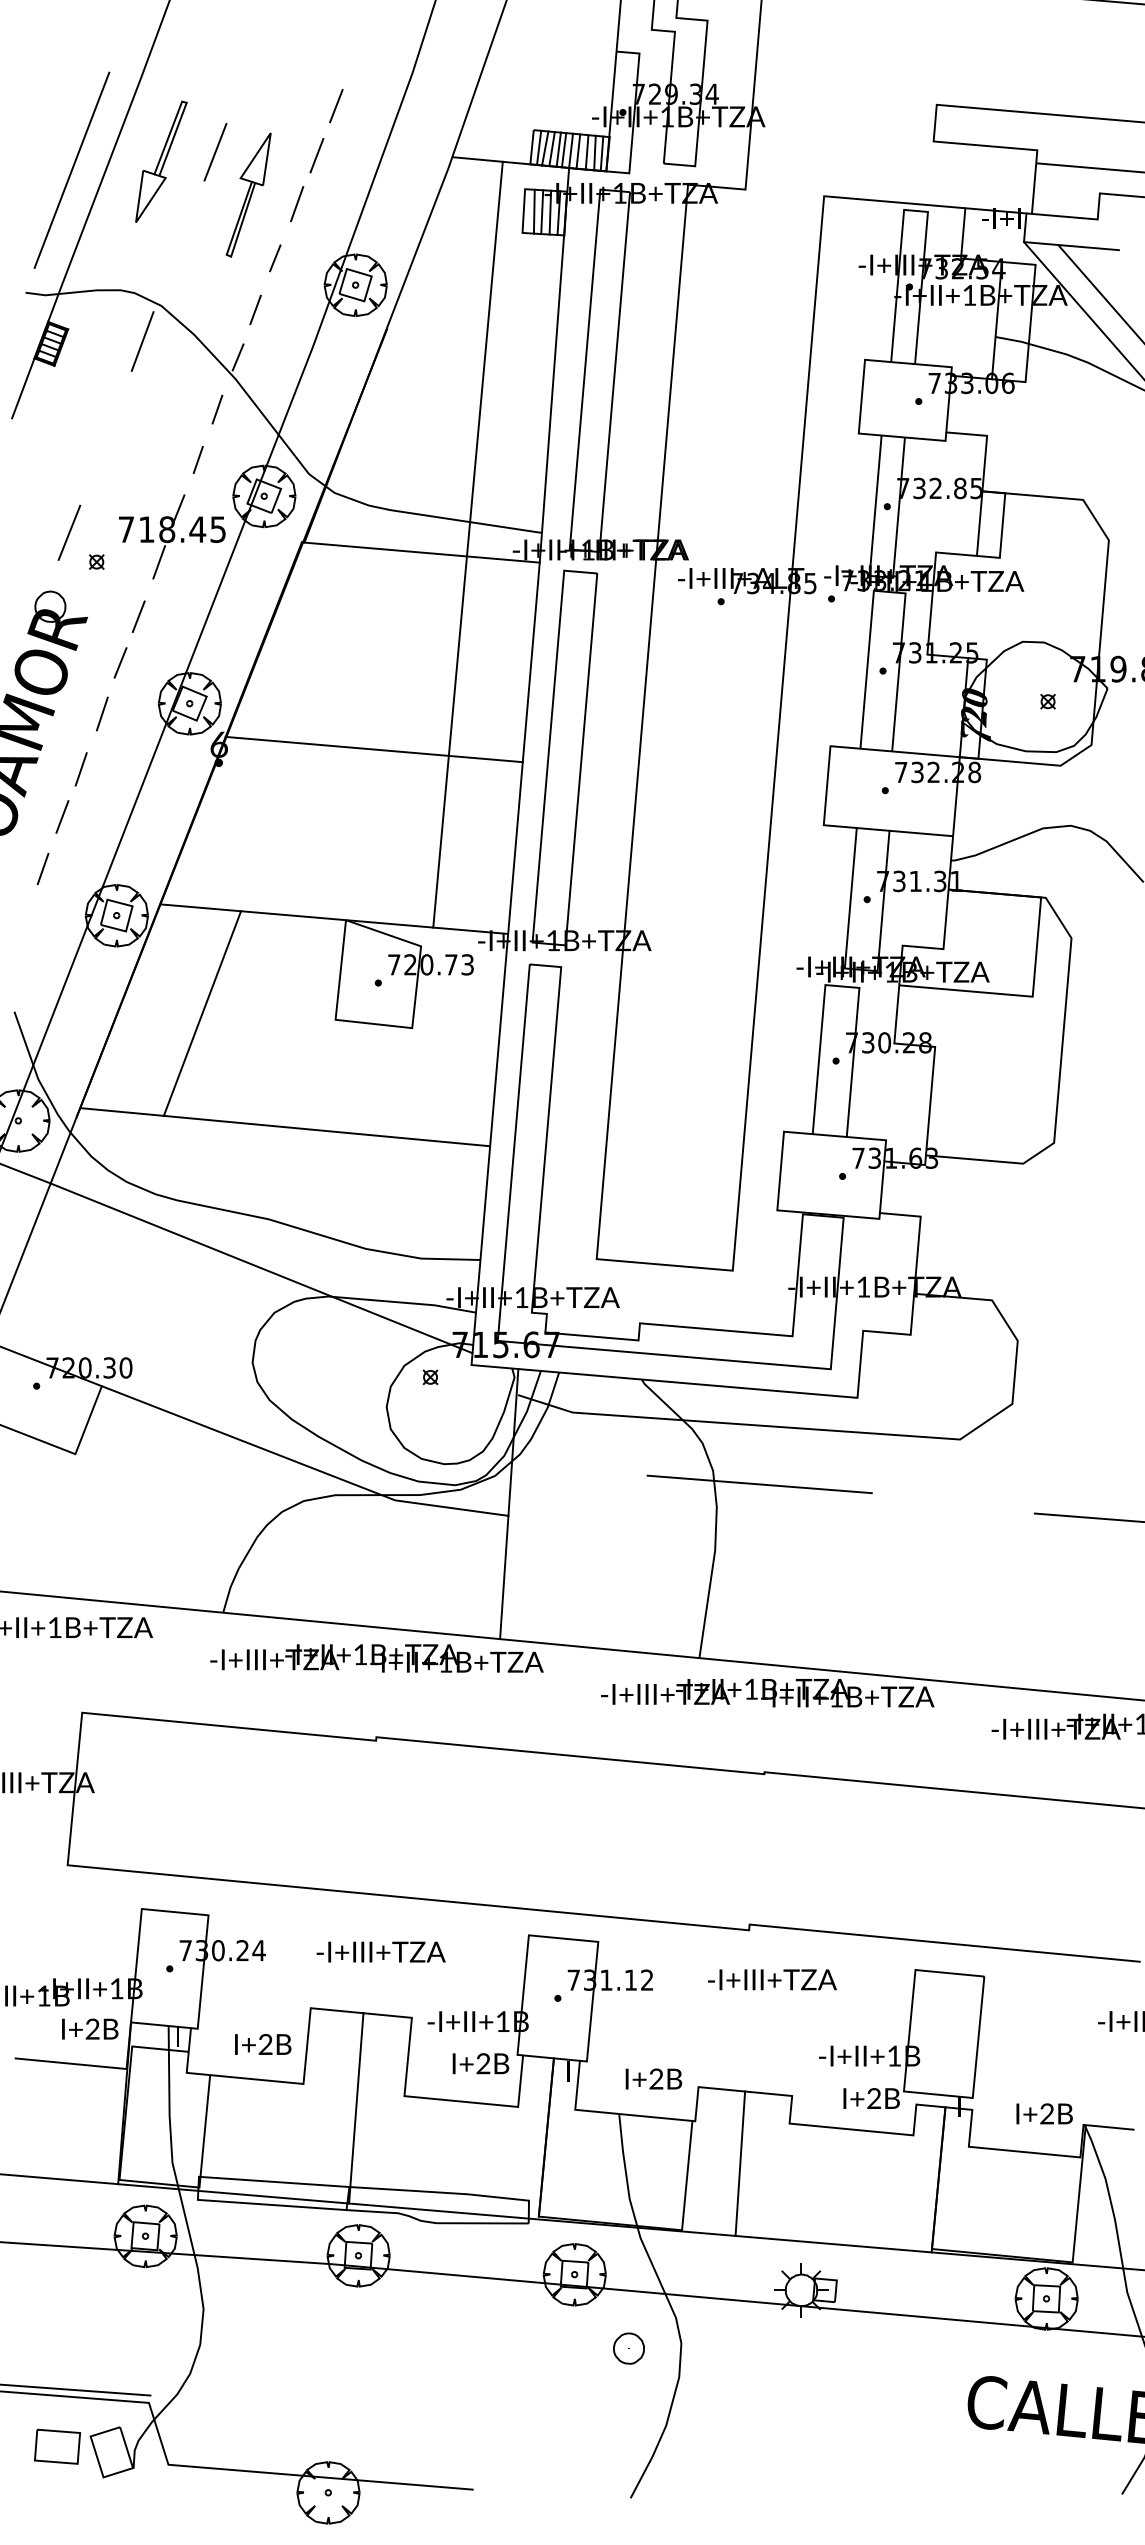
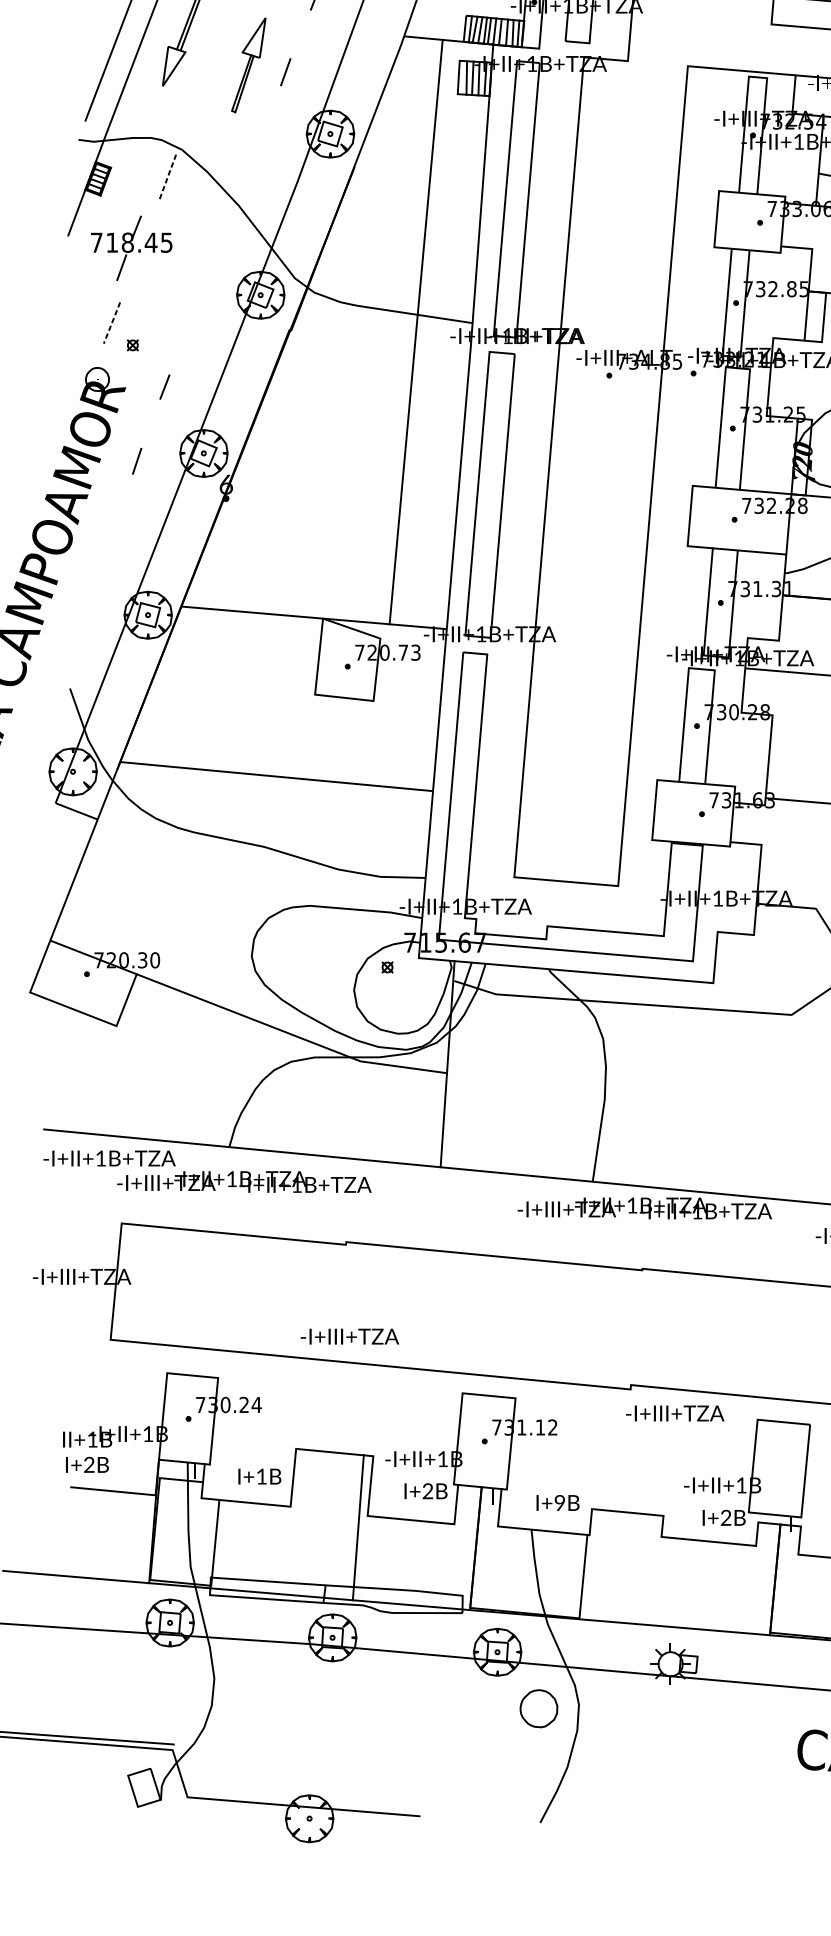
line: (215, 152) -> (223, 32), removed
line: (316, 155) -> (300, 35), removed
line: (275, 258) -> (269, 113), removed
line: (255, 309) -> (253, 152), removed
line: (142, 342) -> (167, 177), solid -> dashed
line: (237, 357) -> (240, 189), removed
line: (217, 409) -> (224, 228), removed
line: (197, 459) -> (209, 267), removed
line: (69, 533) -> (112, 323), solid -> dashed
part: (172, 536) -> (131, 248), moved
line: (420, 552) -> (379, 338), removed
line: (120, 662) -> (150, 421), removed
line: (373, 749) -> (344, 488), removed
line: (80, 769) -> (120, 503), removed
line: (62, 816) -> (106, 539), removed
line: (42, 868) -> (91, 579), removed
line: (202, 1013) -> (213, 689), removed
line: (261, 1268) -> (258, 884), removed
line: (759, 1484) -> (638, 1049), removed
text: (376, 1658) -> (244, 1182), moved
text: (380, 1951) -> (349, 1336), moved
text: (772, 1979) -> (675, 1413), moved
text: (90, 2028) -> (87, 1464), moved
text: (265, 2044) -> (261, 1476), I+2B -> I+1B
text: (656, 2079) -> (559, 1503), I+2B -> I+9B
line: (356, 2108) -> (358, 1527), moved
line: (740, 2163) -> (624, 1567), removed
part: (628, 2348) -> (538, 1708), size x1.6
part: (57, 2446) -> (102, 1783), removed

